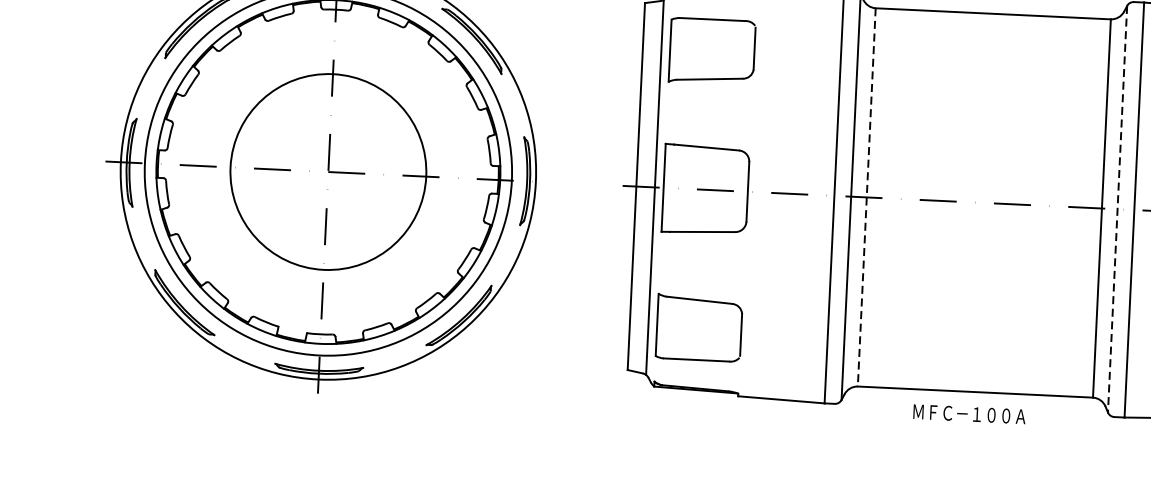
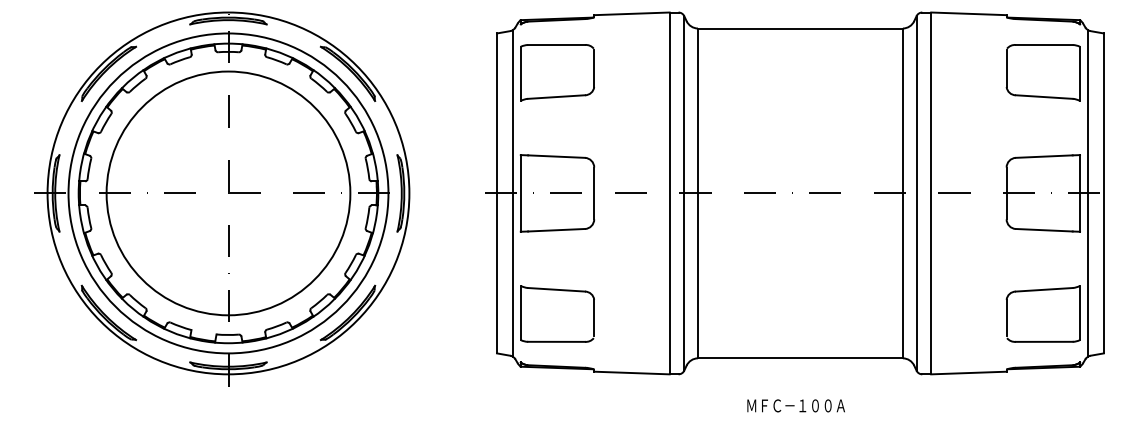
circle: (328, 172) -> (228, 193), size x1.43
line: (866, 197) -> (697, 193), dashed -> solid
line: (1117, 209) -> (916, 193), dashed -> solid
text: (968, 413) -> (795, 405), moved

